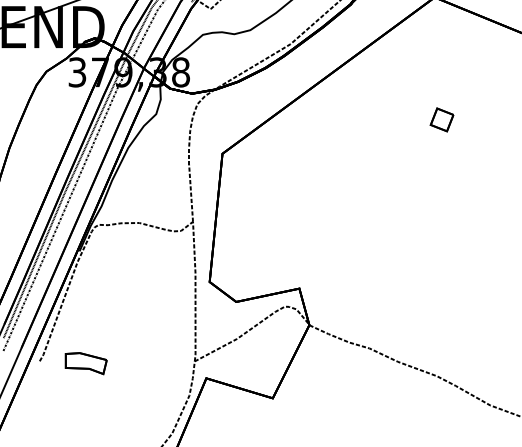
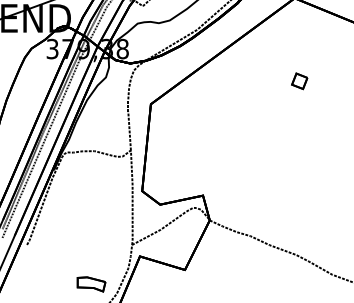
part: (86, 363) -> (91, 284), moved

